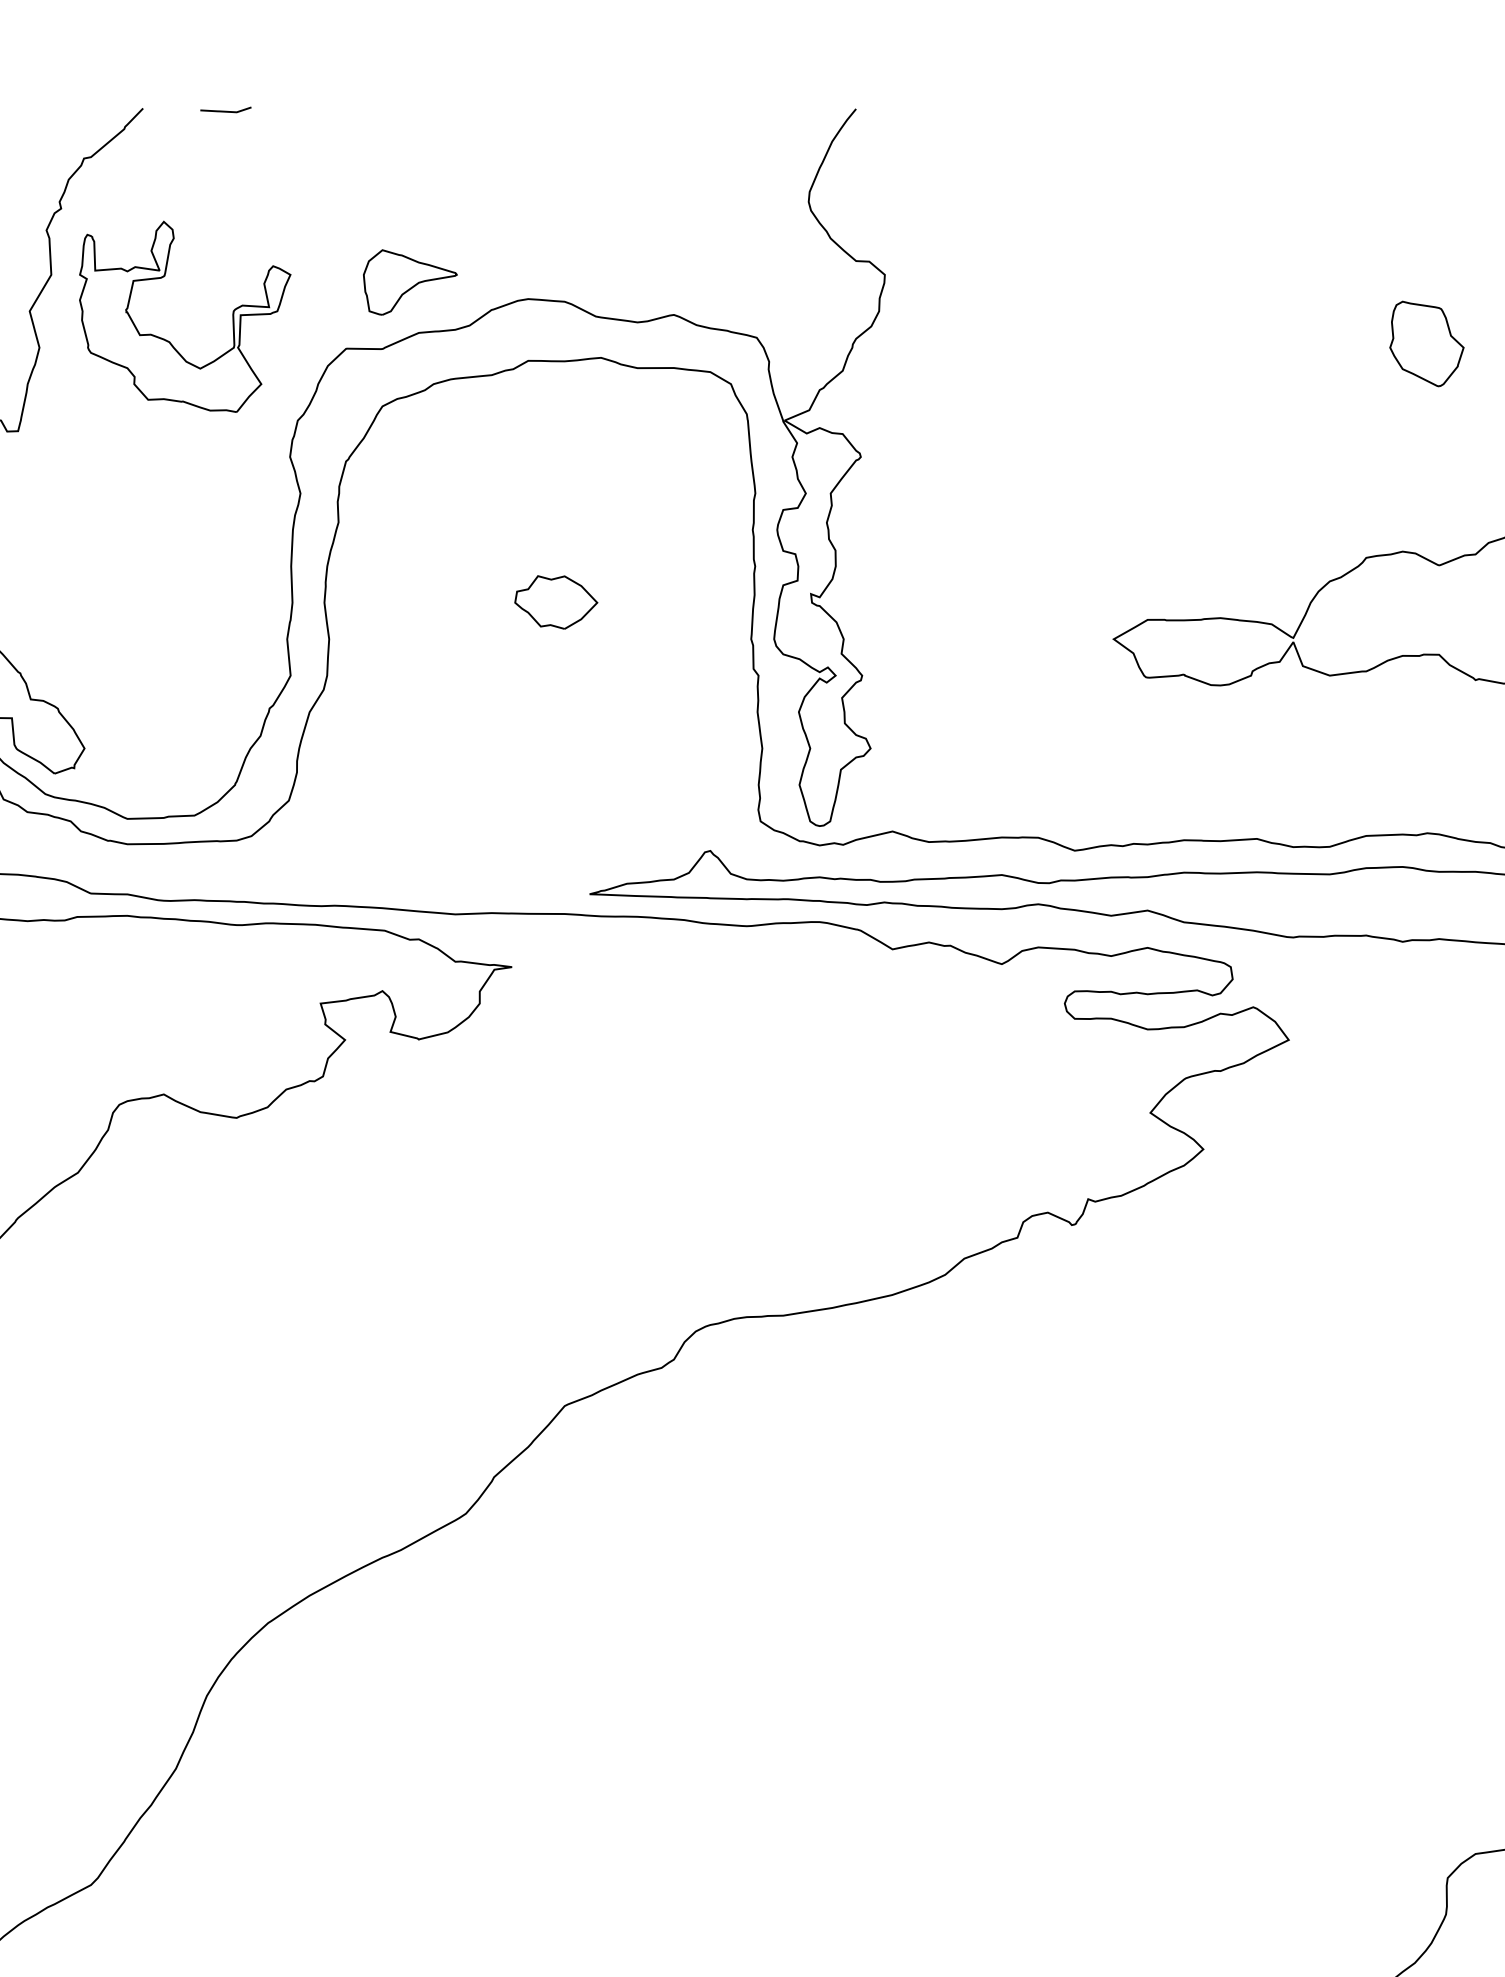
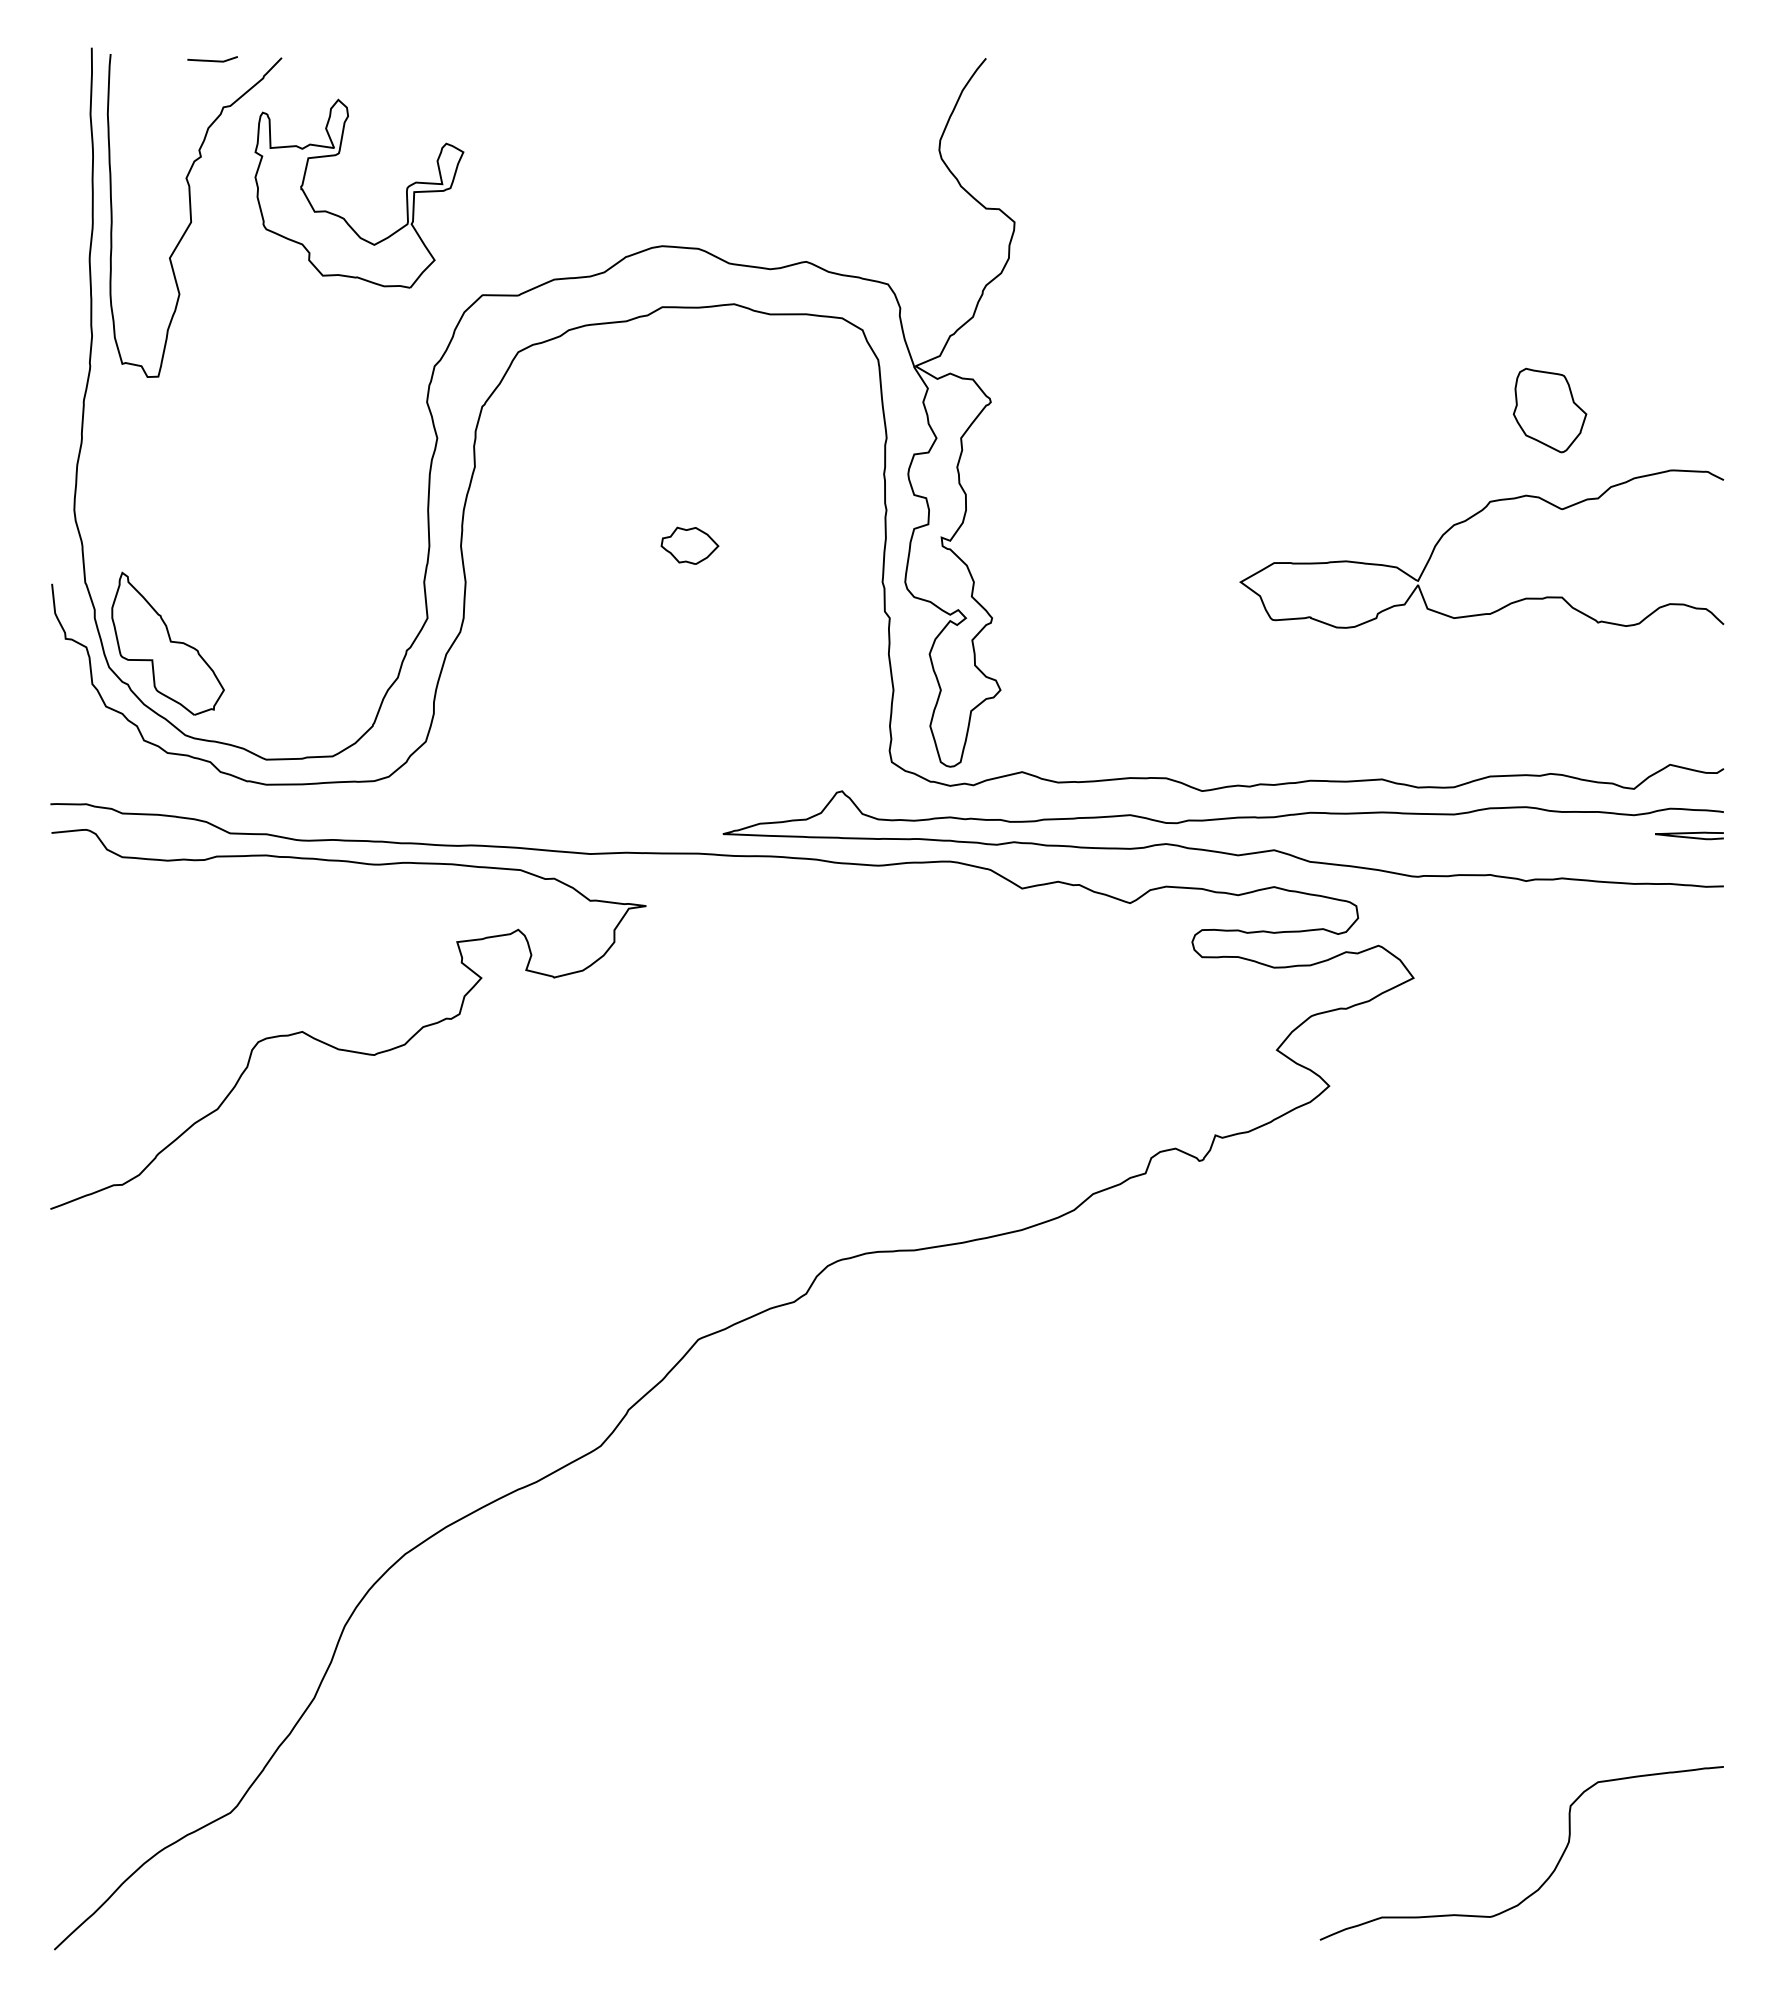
line: (225, 111) -> (212, 60), moved
part: (410, 282) -> (545, 229), removed
part: (169, 340) -> (343, 217), moved
part: (1426, 343) -> (1549, 410), moved
part: (555, 602) -> (689, 545), size x0.7

